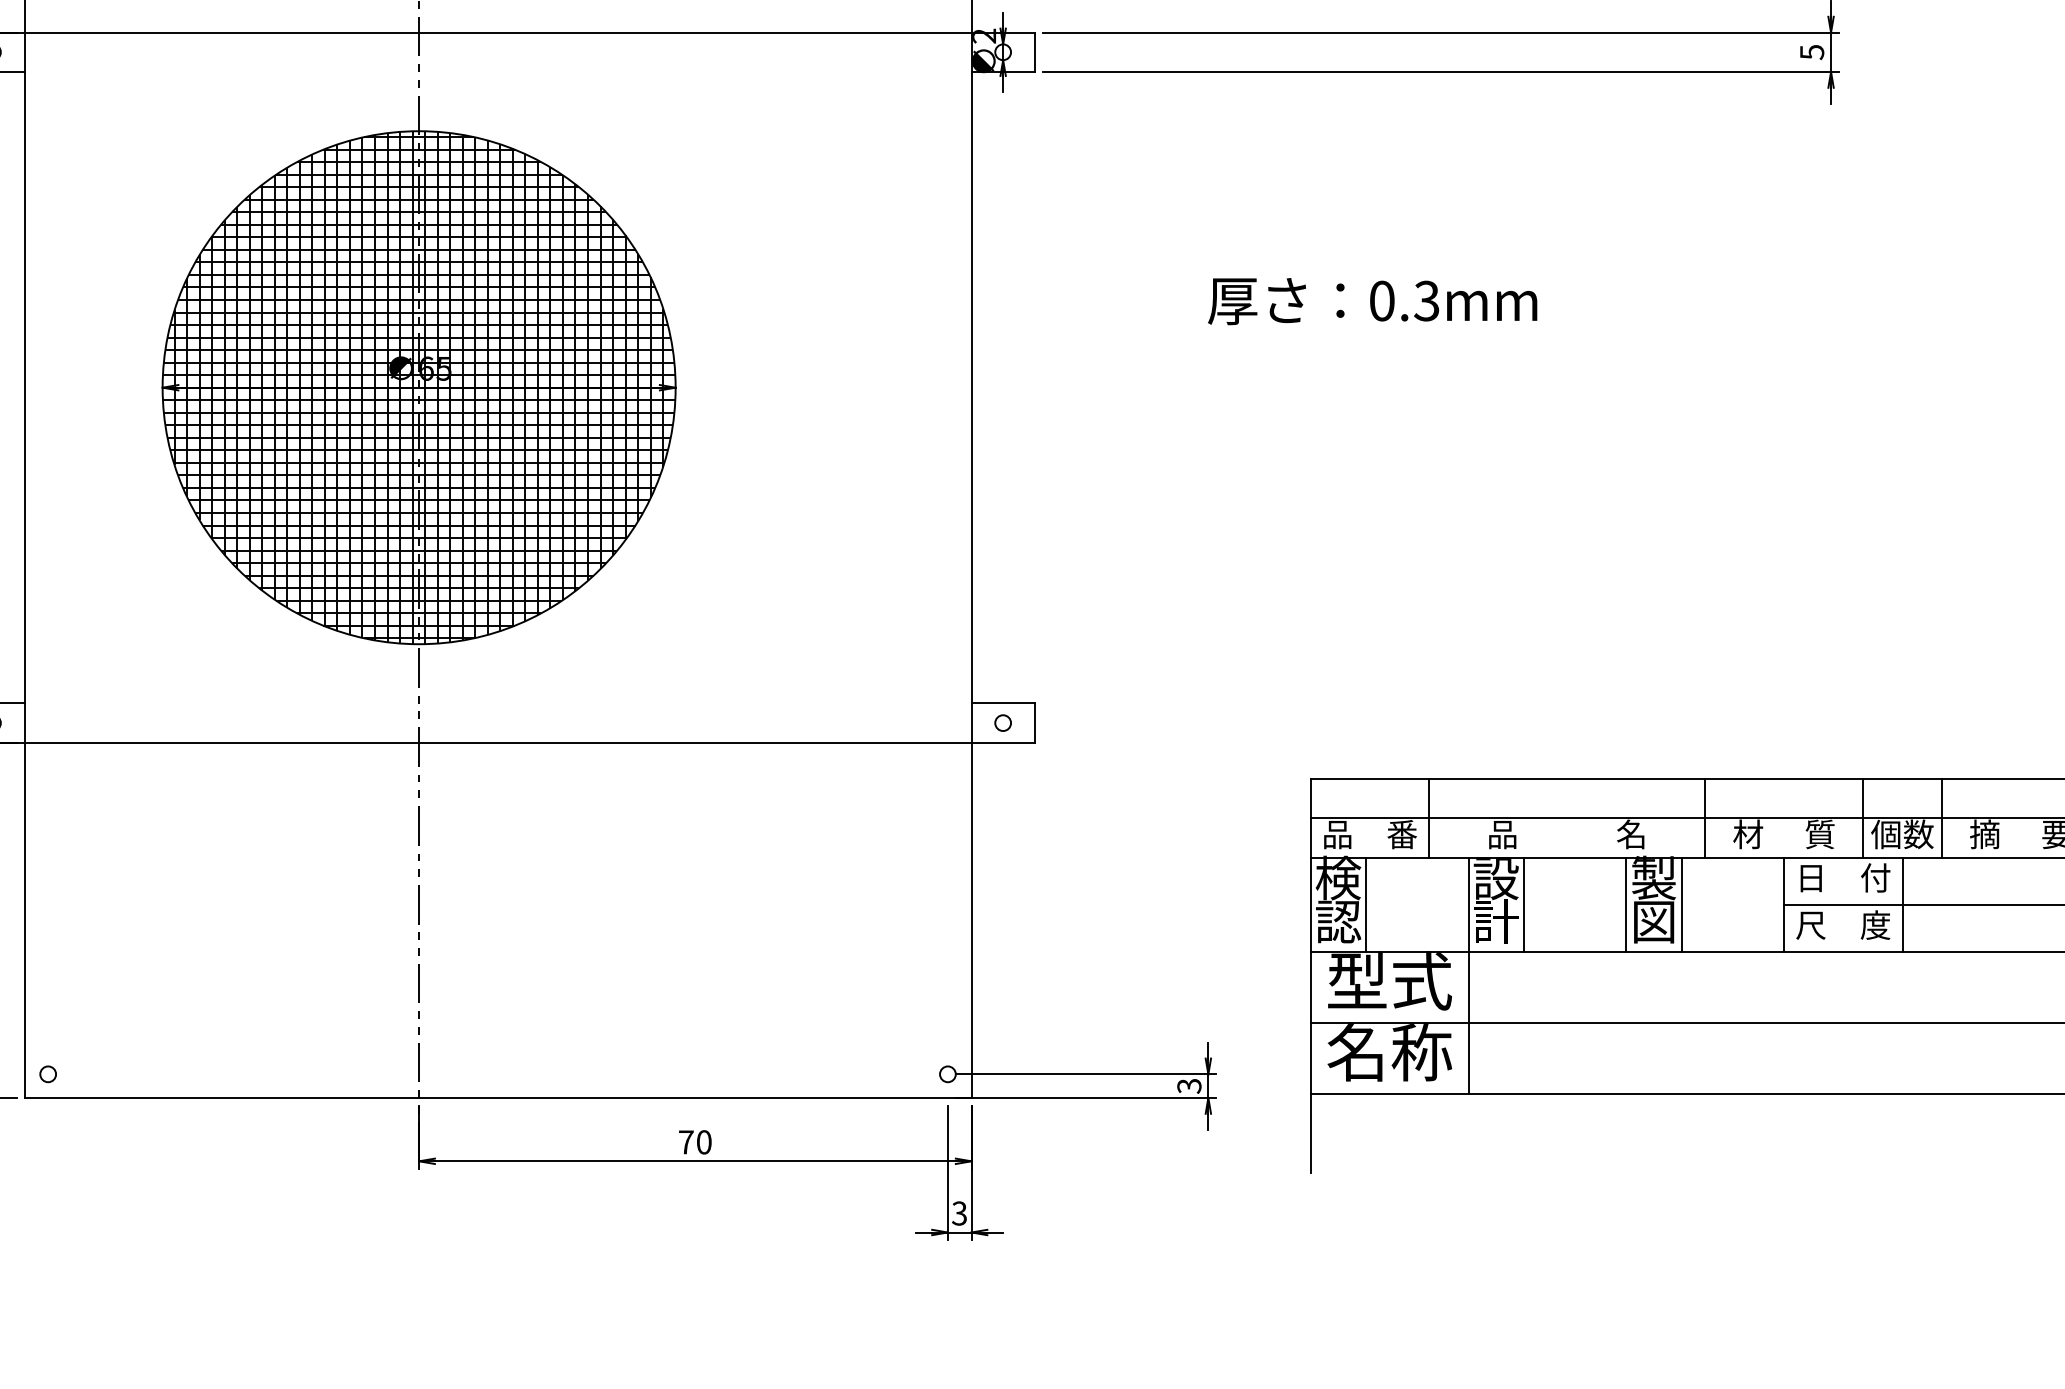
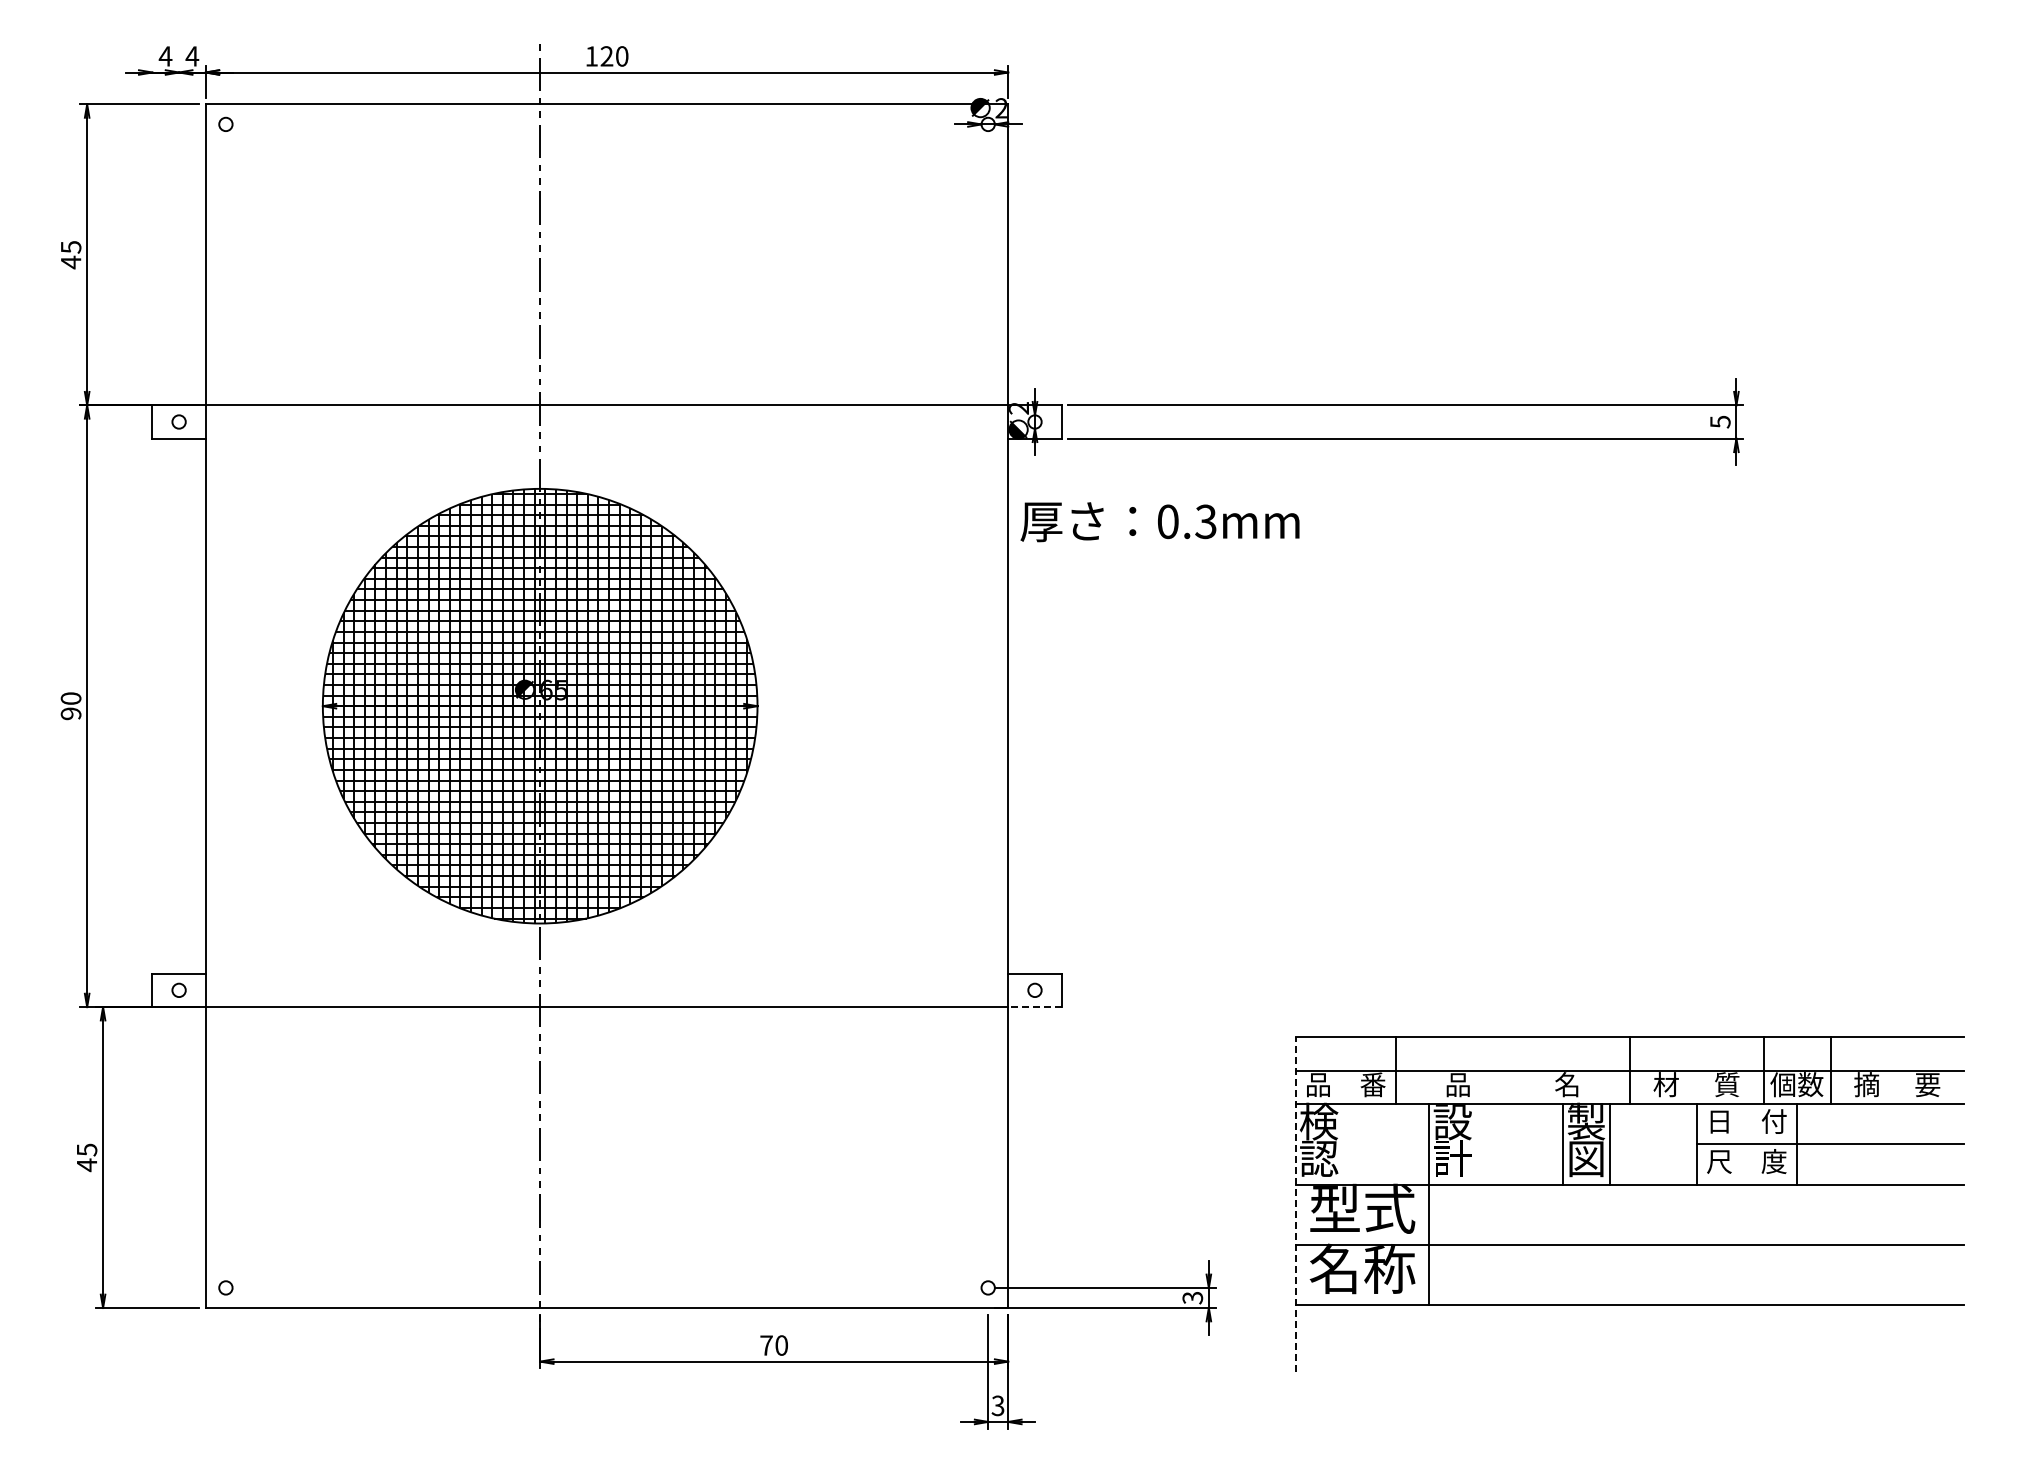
text: (1372, 301) -> (1159, 522), moved
line: (1003, 743) -> (1035, 1007), solid -> dashed
line: (1366, 905) -> (1342, 1144), removed
line: (1524, 905) -> (1476, 1144), removed
line: (1310, 975) -> (1295, 1204), solid -> dashed

